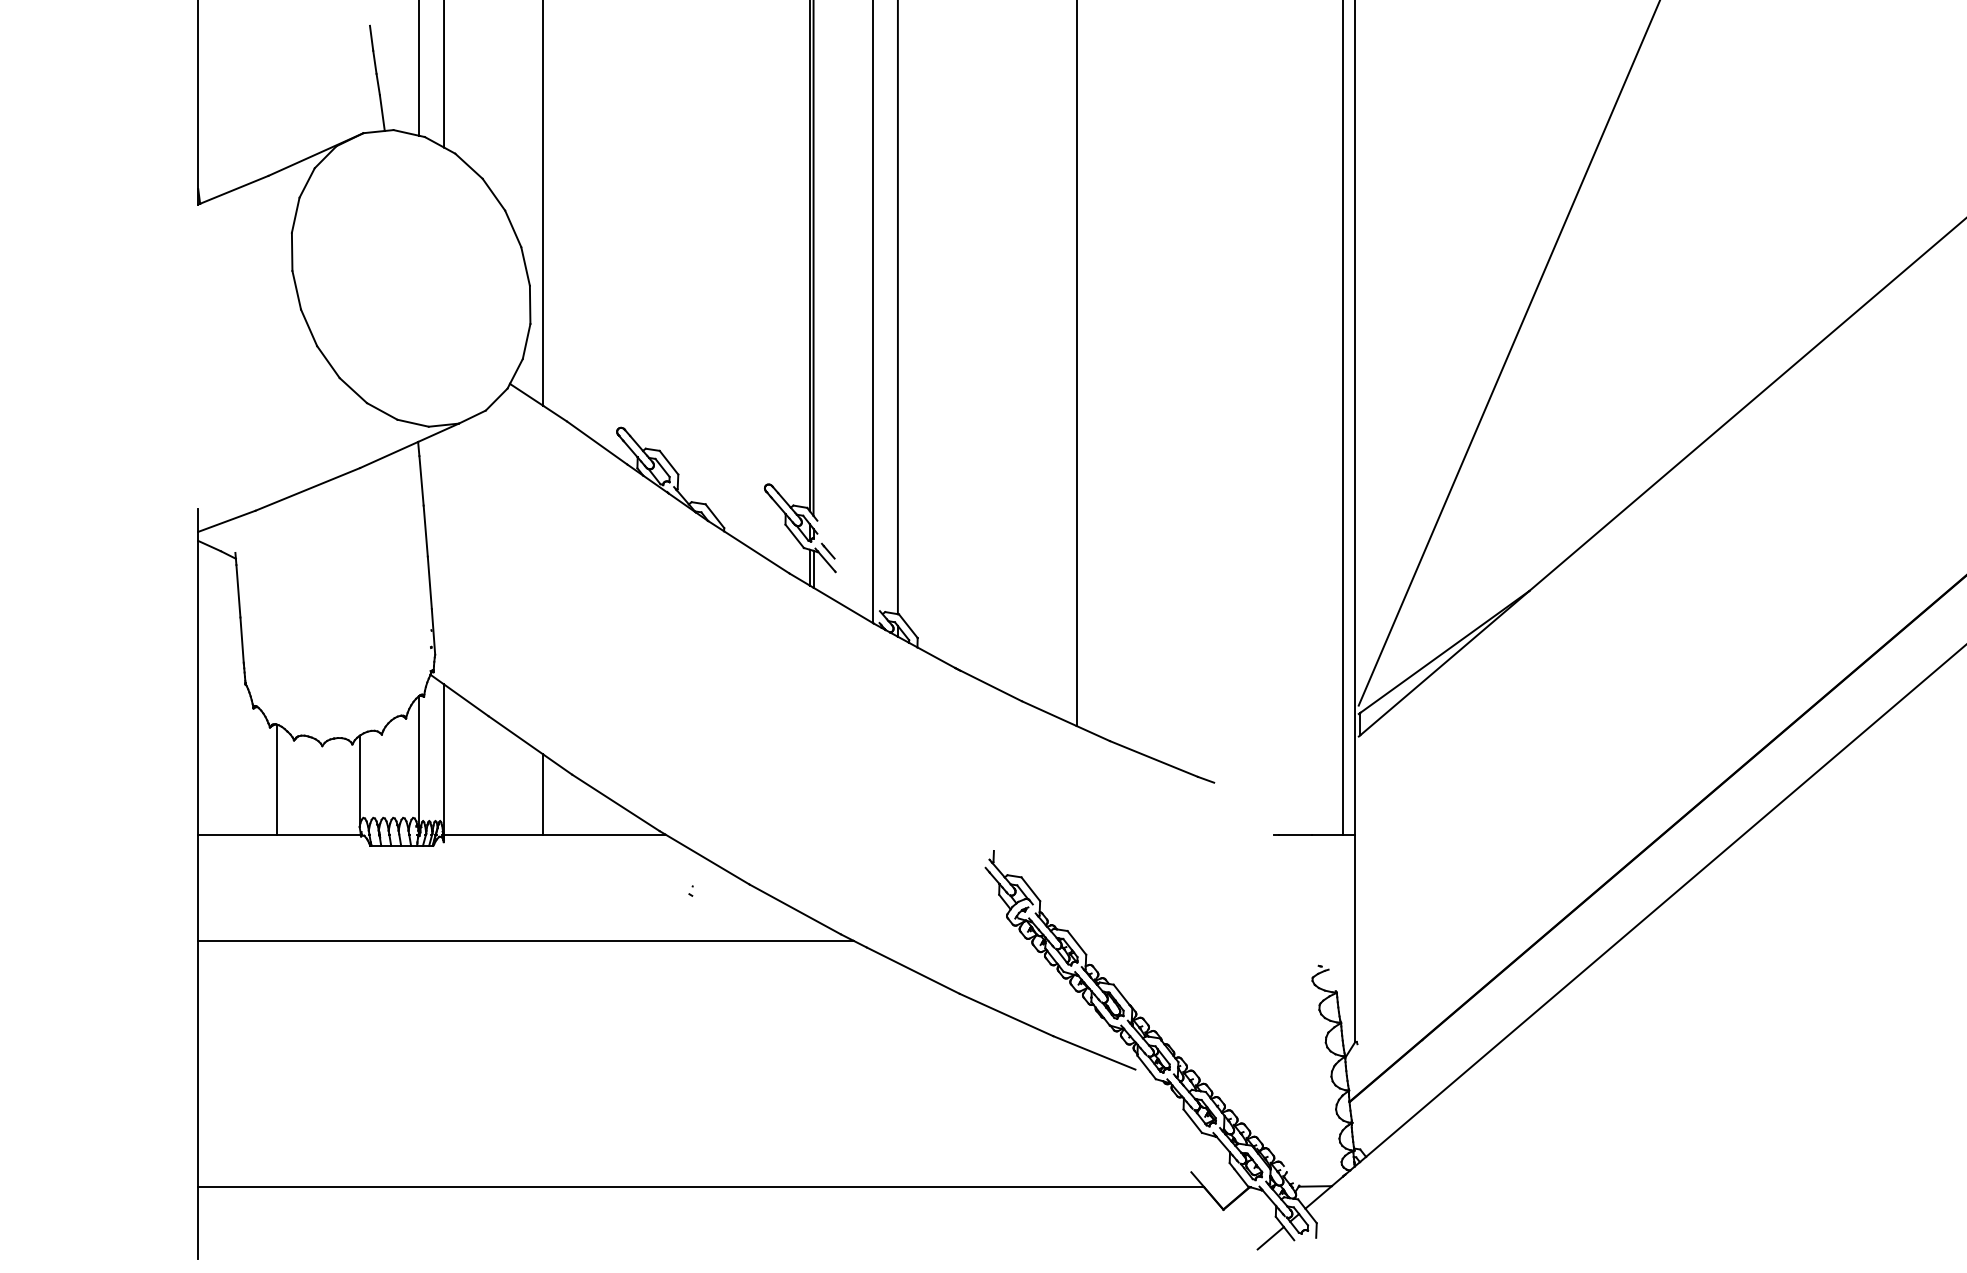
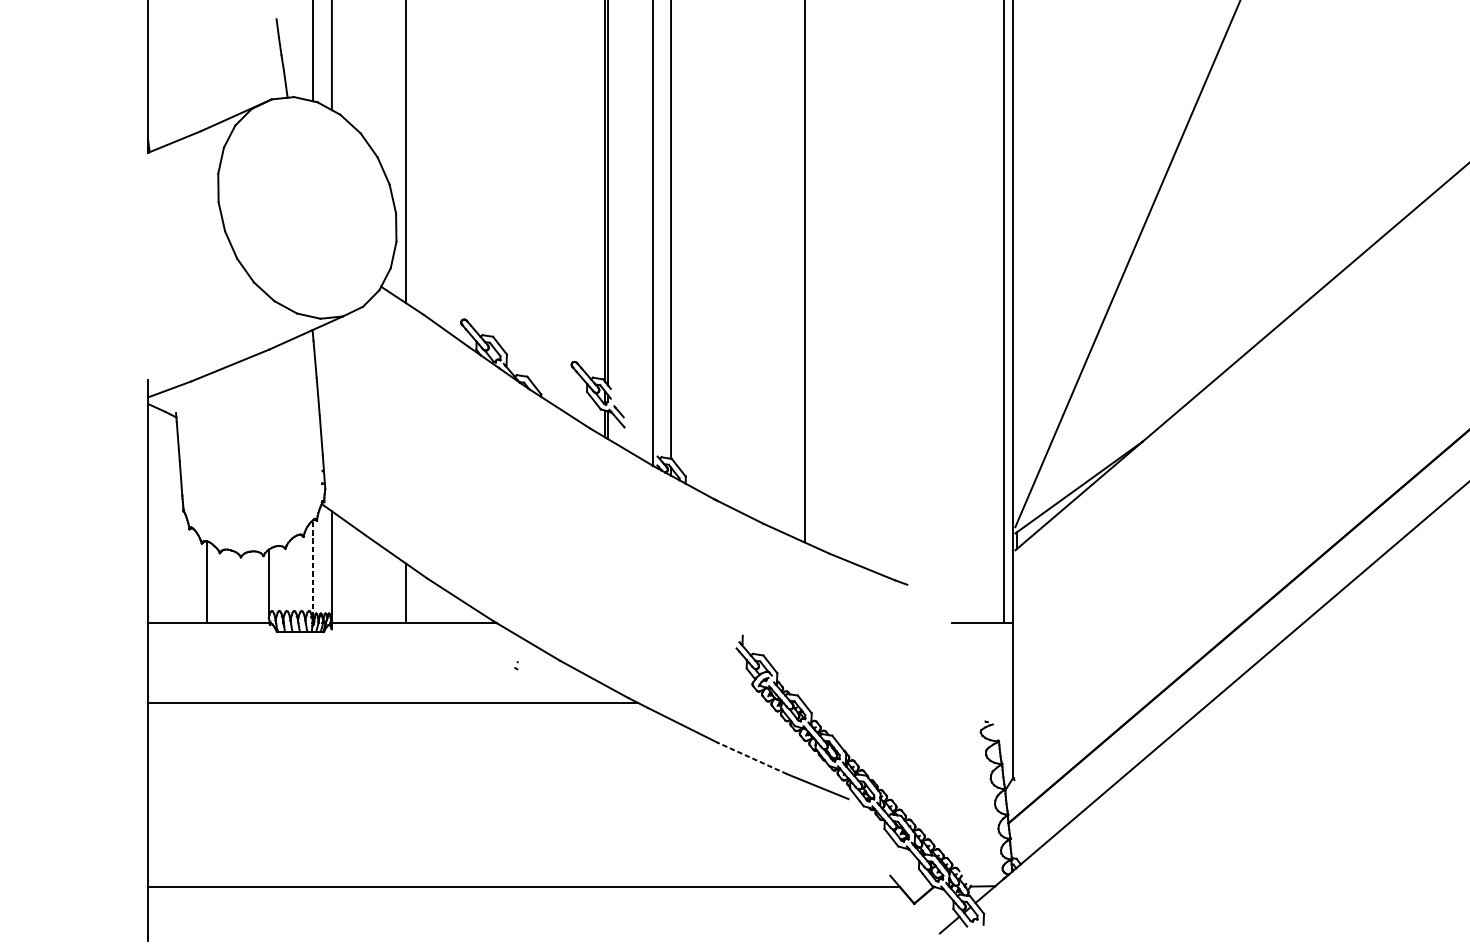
line: (419, 760) -> (313, 568), solid -> dashed
line: (1006, 1014) -> (752, 757), solid -> dashed

